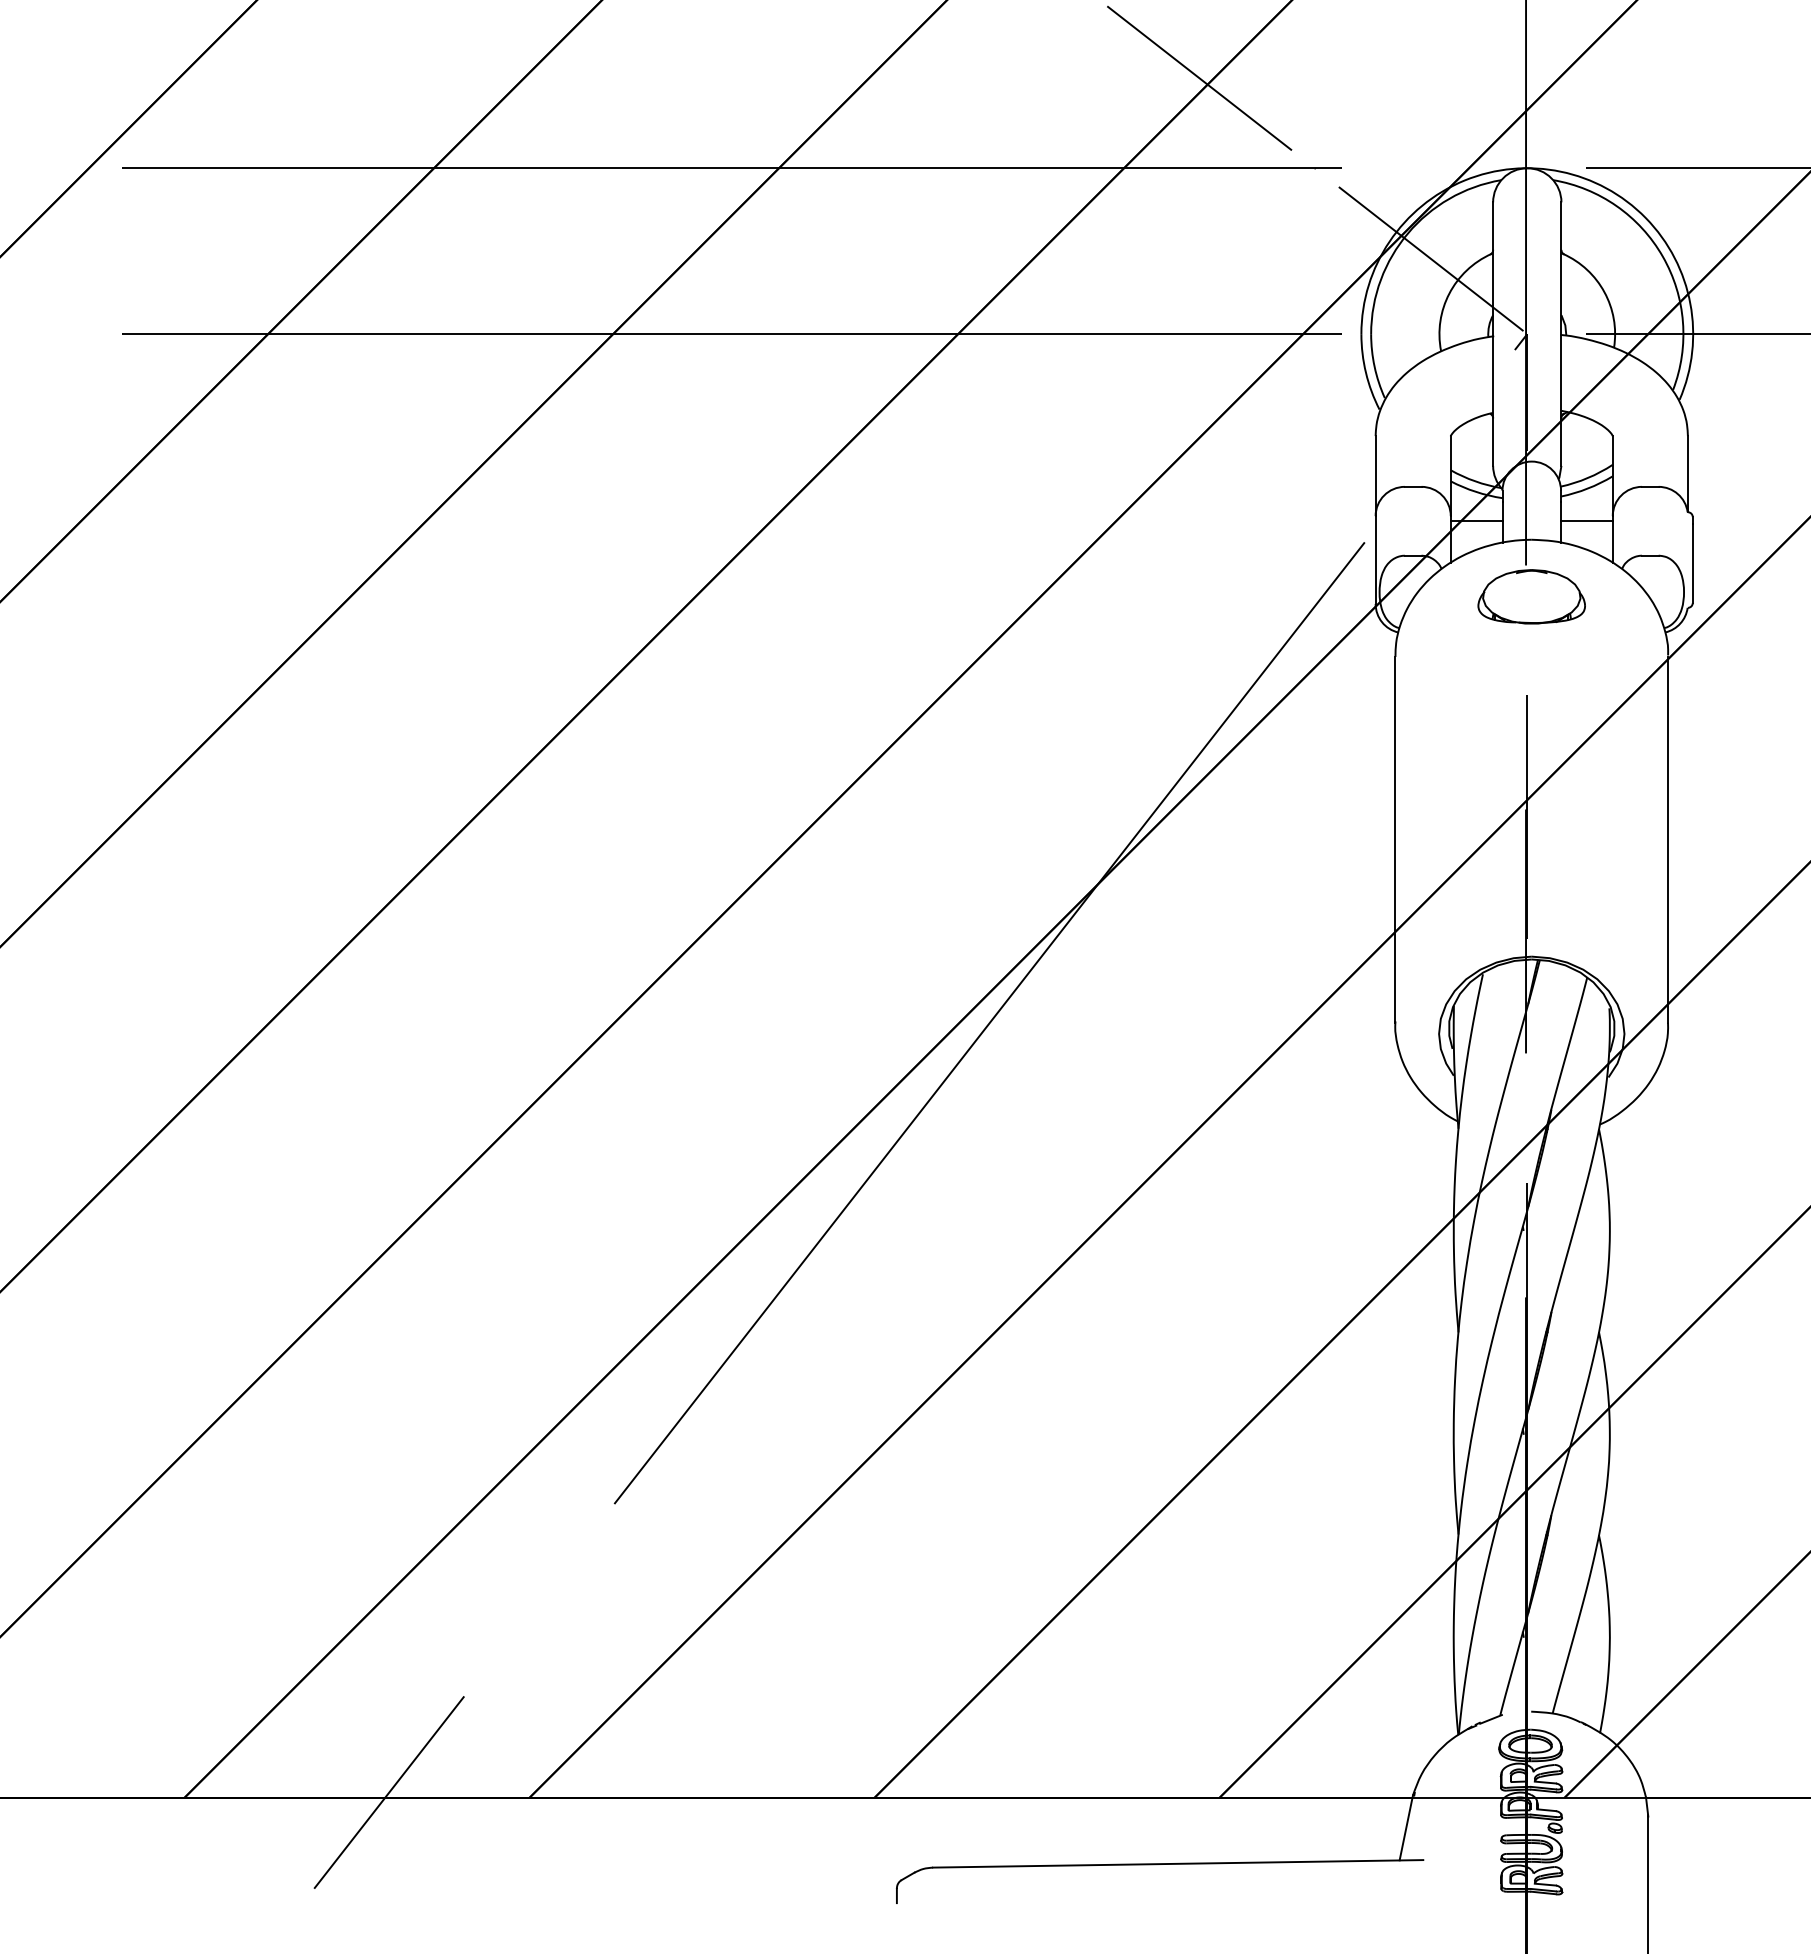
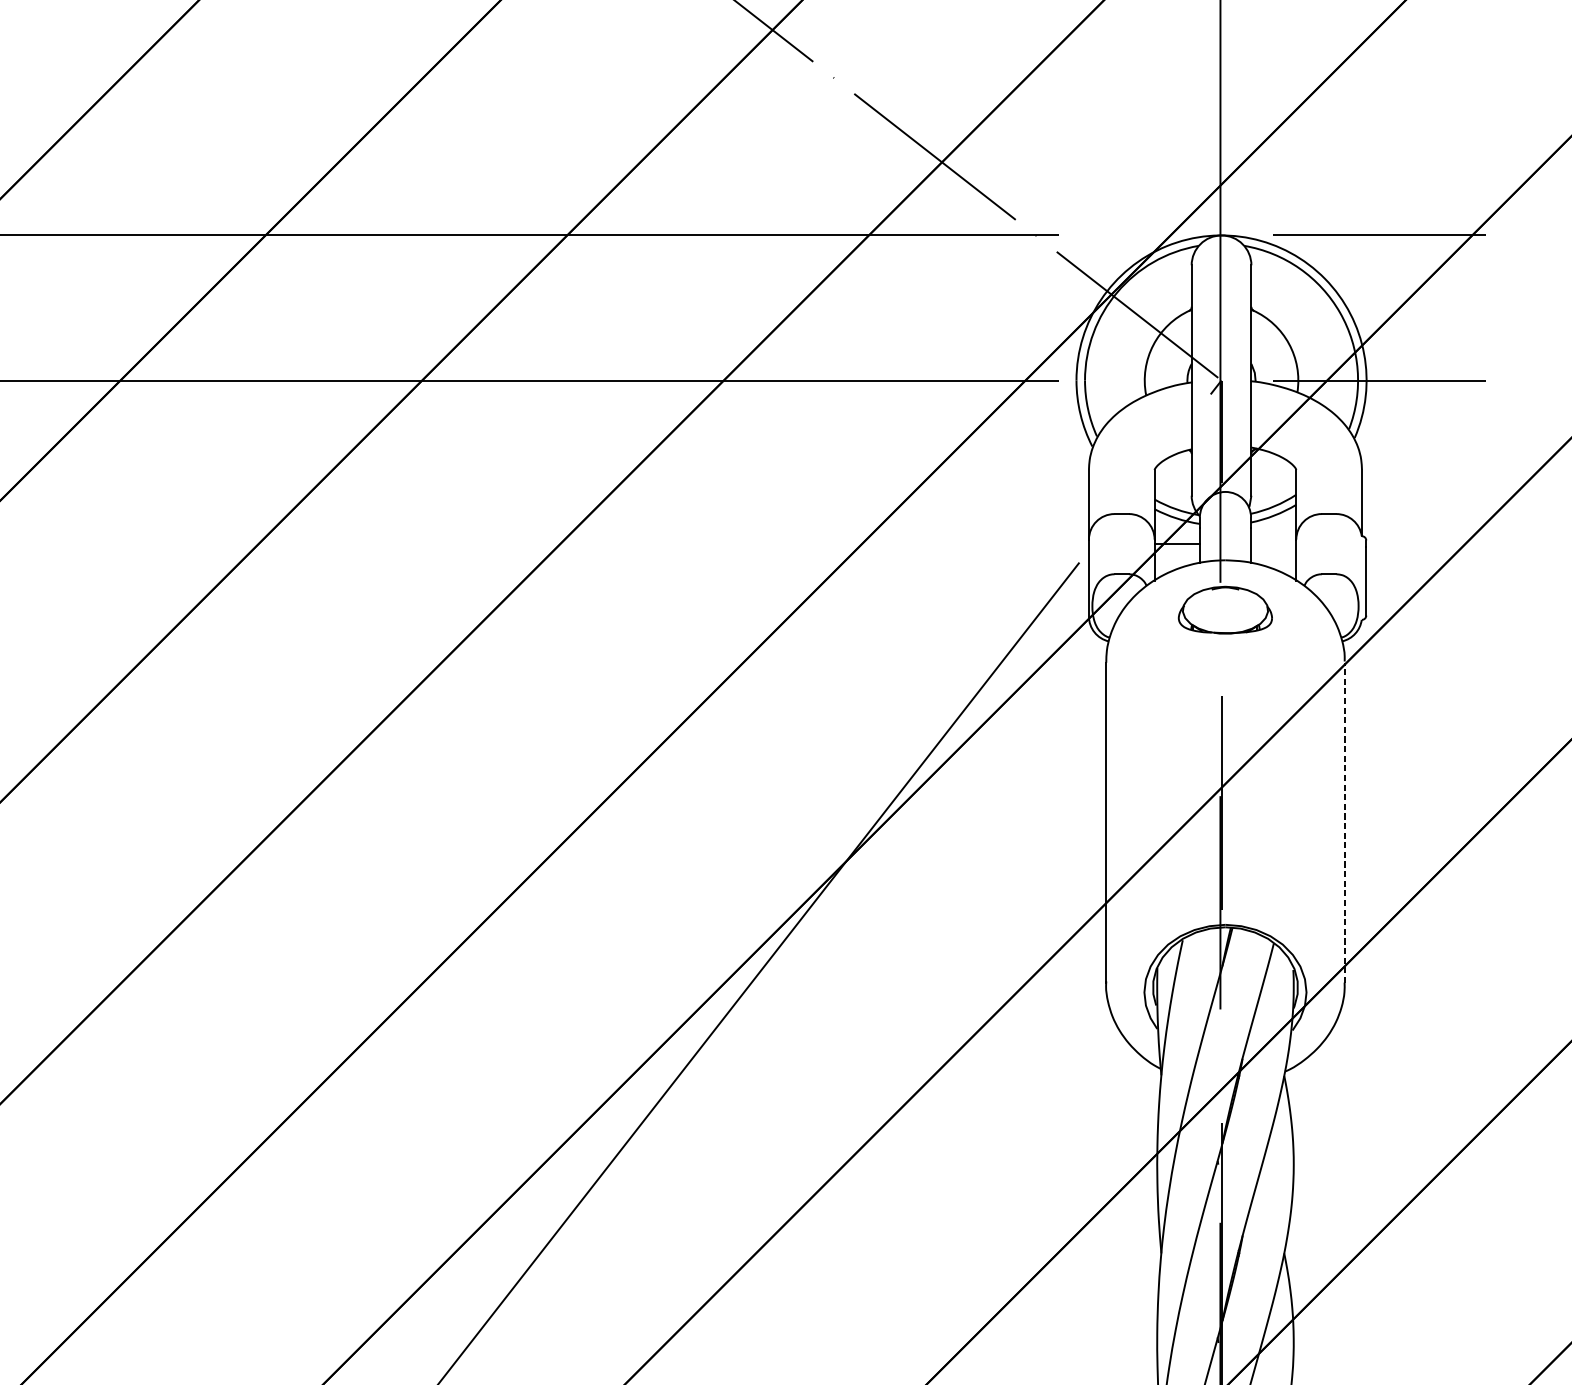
line: (1586, 521) -> (1273, 544), removed
line: (1668, 839) -> (1345, 822), solid -> dashed

